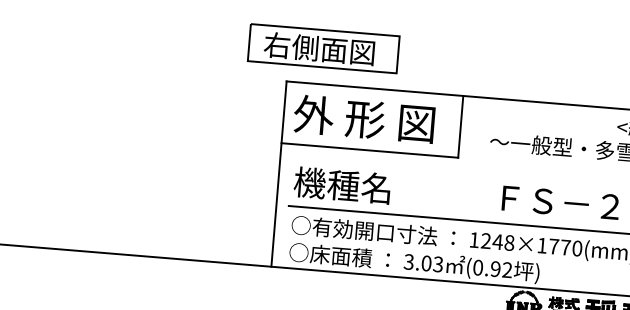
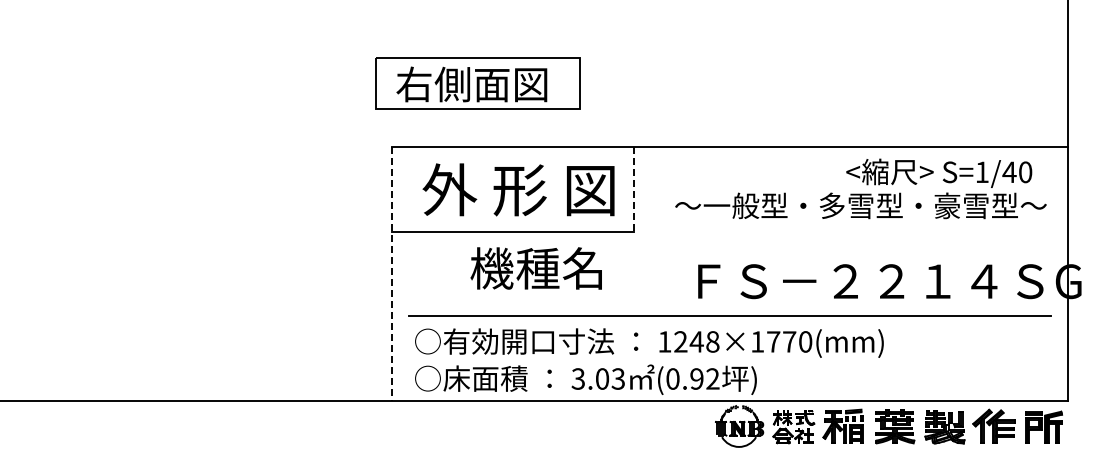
part: (323, 48) -> (477, 83), moved
text: (364, 118) -> (518, 189), moved
line: (460, 127) -> (633, 190), solid -> dashed
line: (279, 174) -> (392, 274), solid -> dashed
text: (341, 185) -> (535, 268), moved

